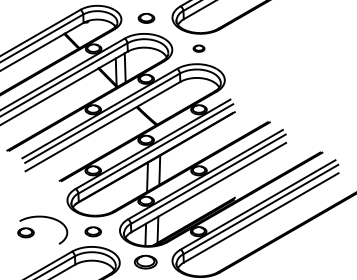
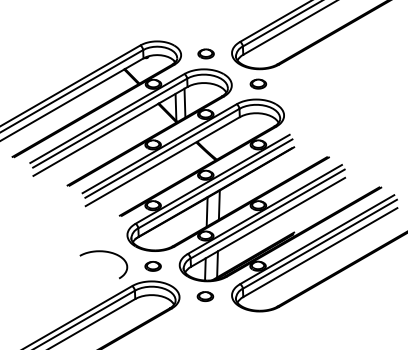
part: (199, 48) -> (258, 83), size x1.43
part: (25, 232) -> (85, 267), removed
part: (145, 262) -> (205, 296), size x0.71

